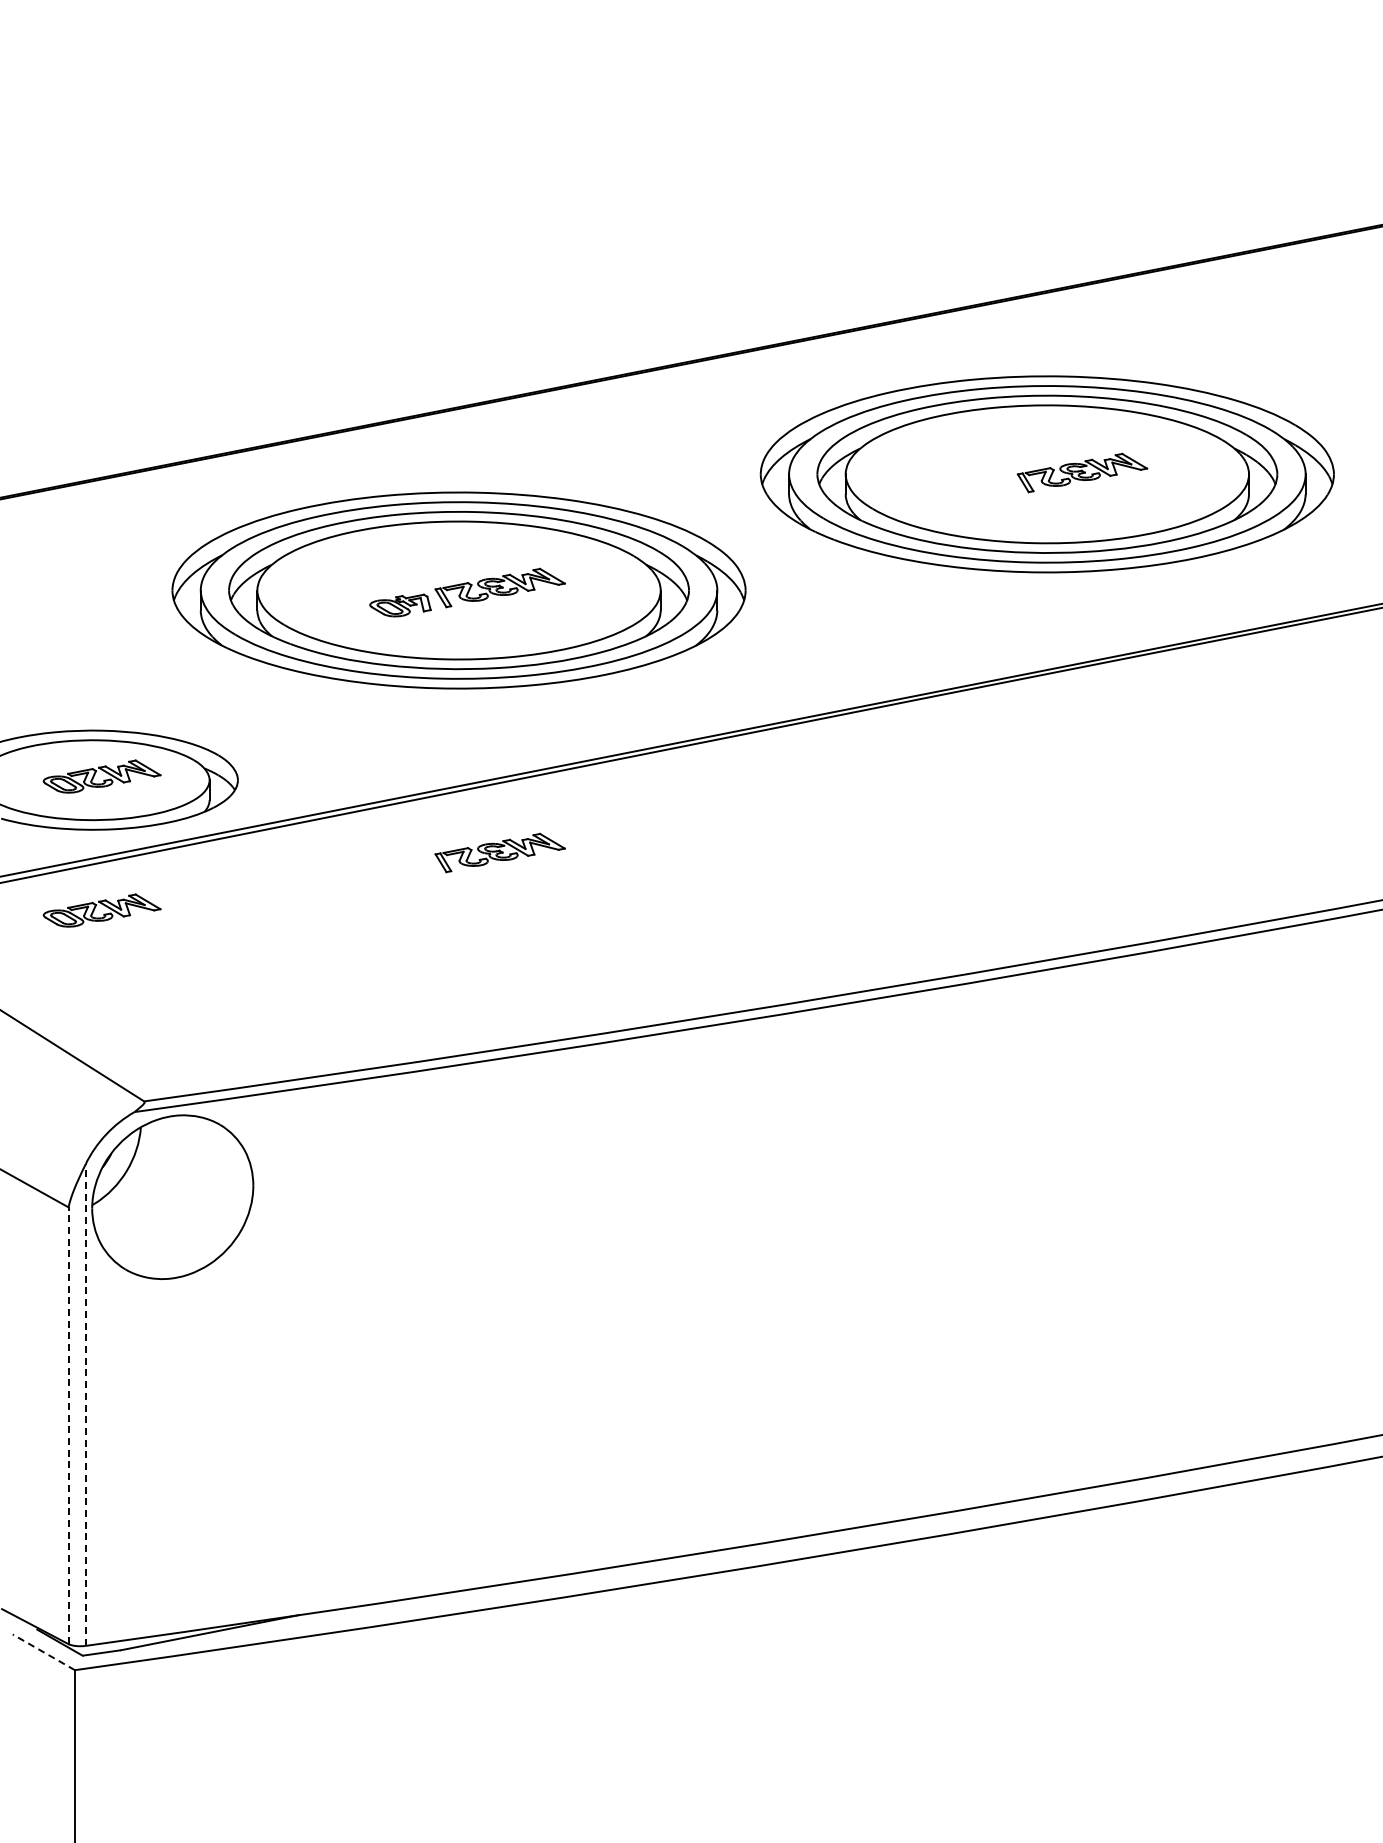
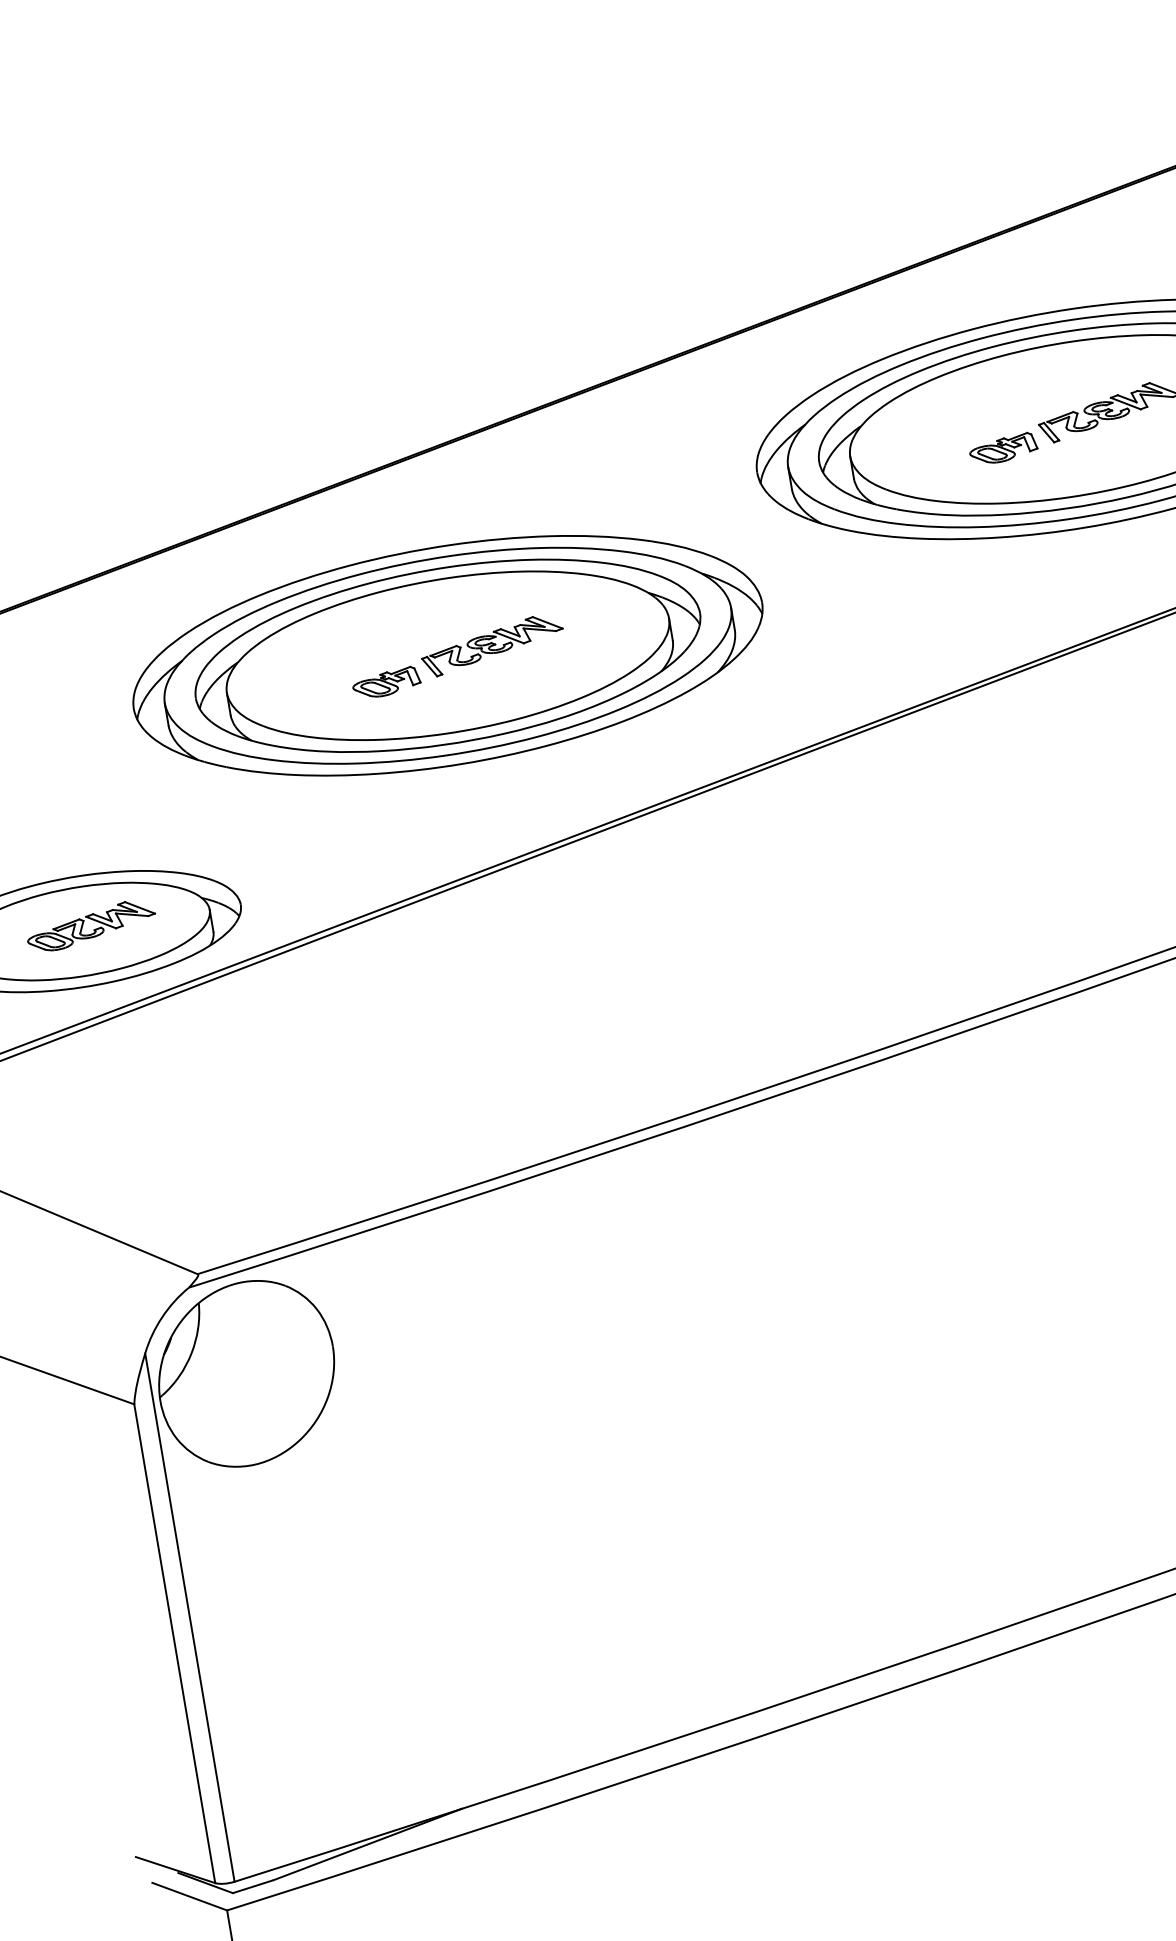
part: (982, 490) -> (1003, 449), added
part: (499, 852) -> (540, 935), removed
part: (101, 910) -> (115, 1072), removed
line: (85, 1404) -> (189, 1617), dashed -> solid
line: (68, 1425) -> (174, 1643), dashed -> solid
line: (43, 1652) -> (189, 1896), dashed -> solid

